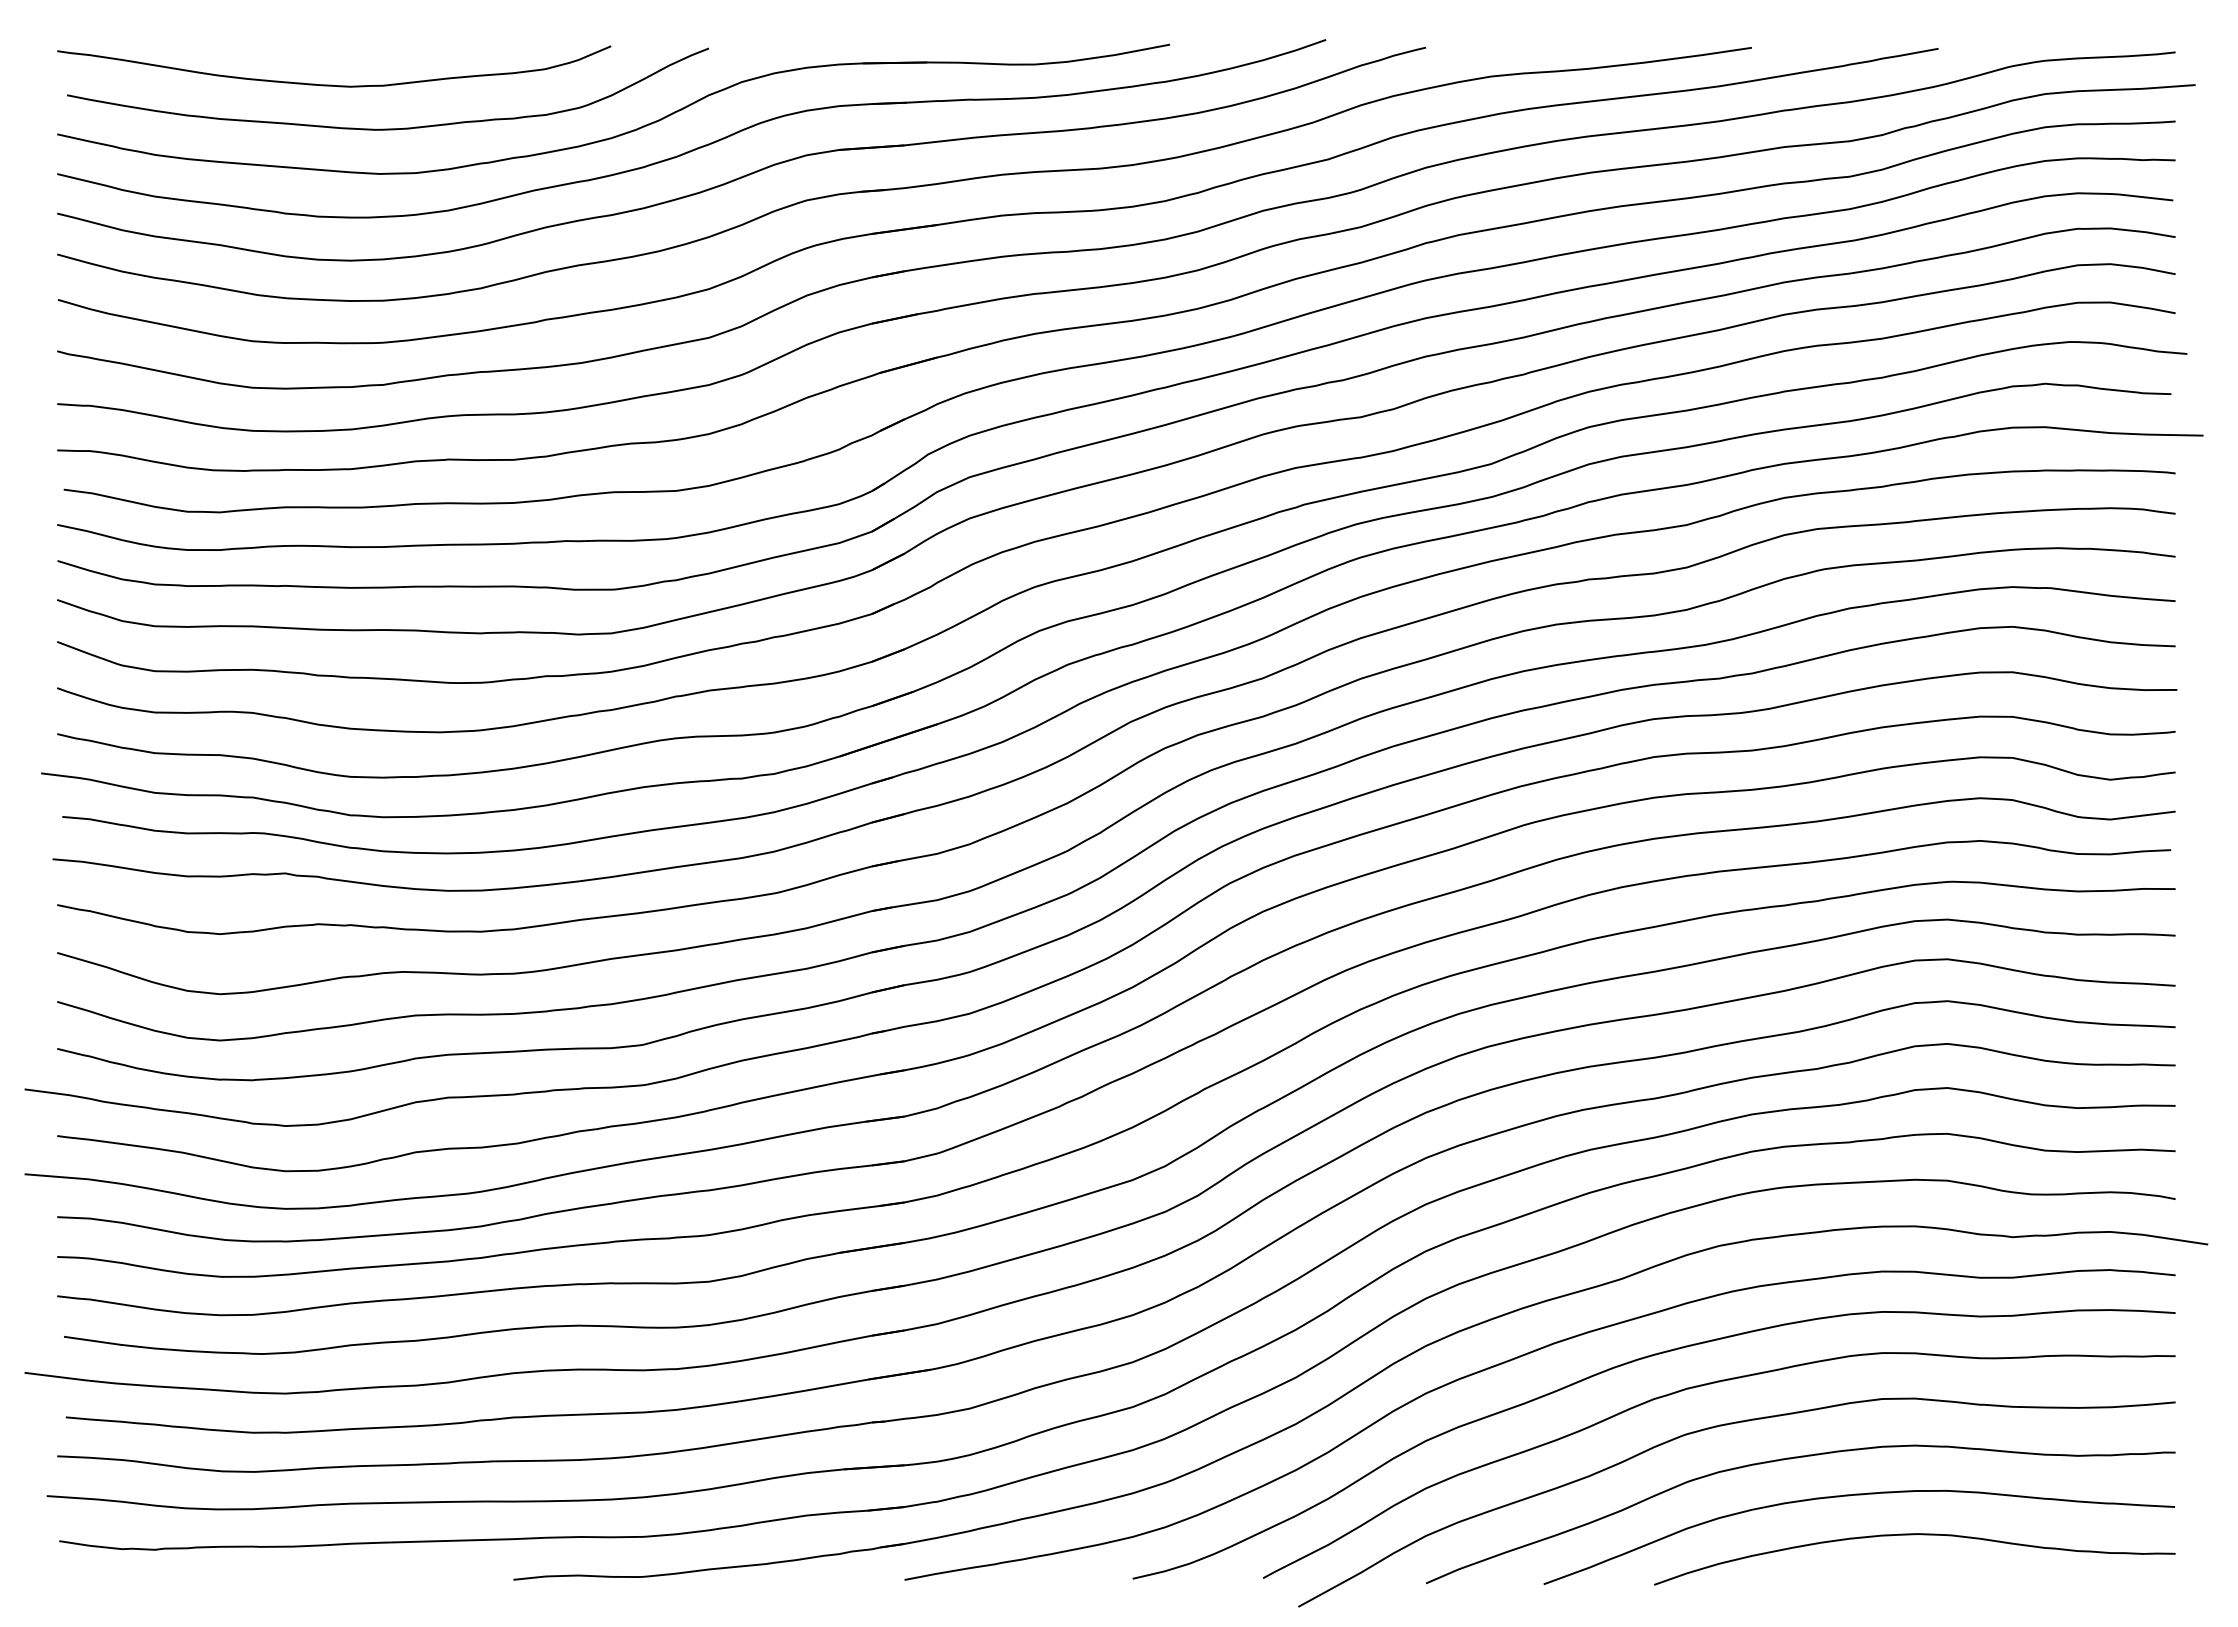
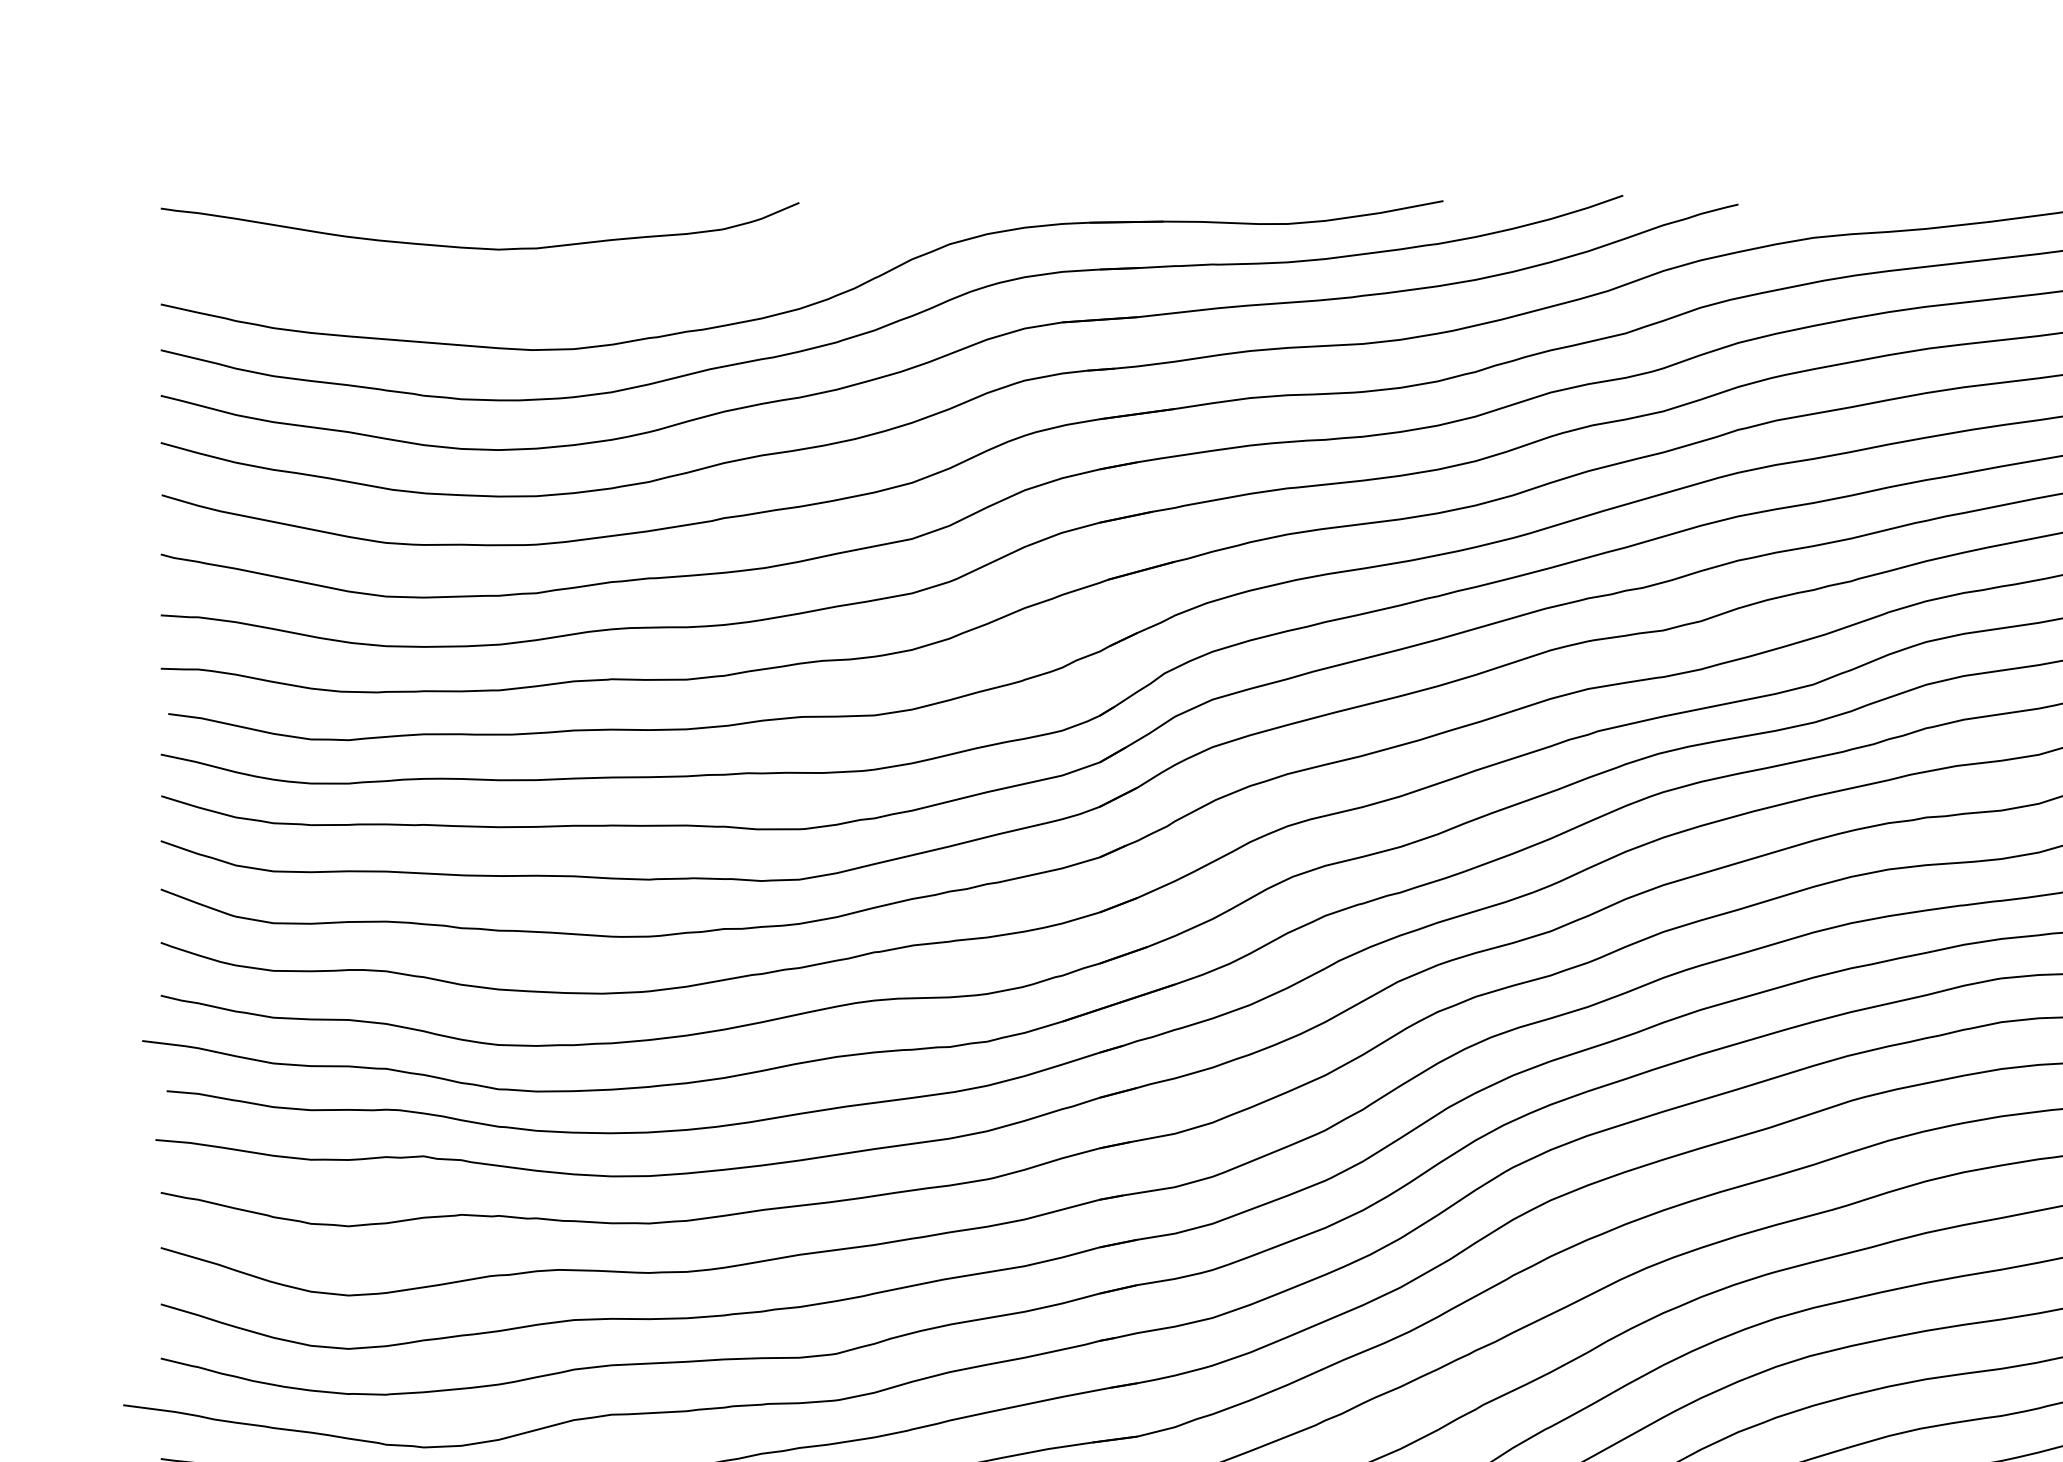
curve: (388, 128) -> (542, 297), removed

